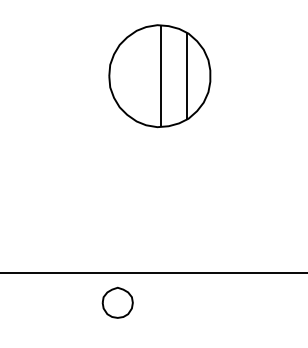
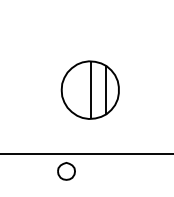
part: (158, 75) -> (89, 89), moved

